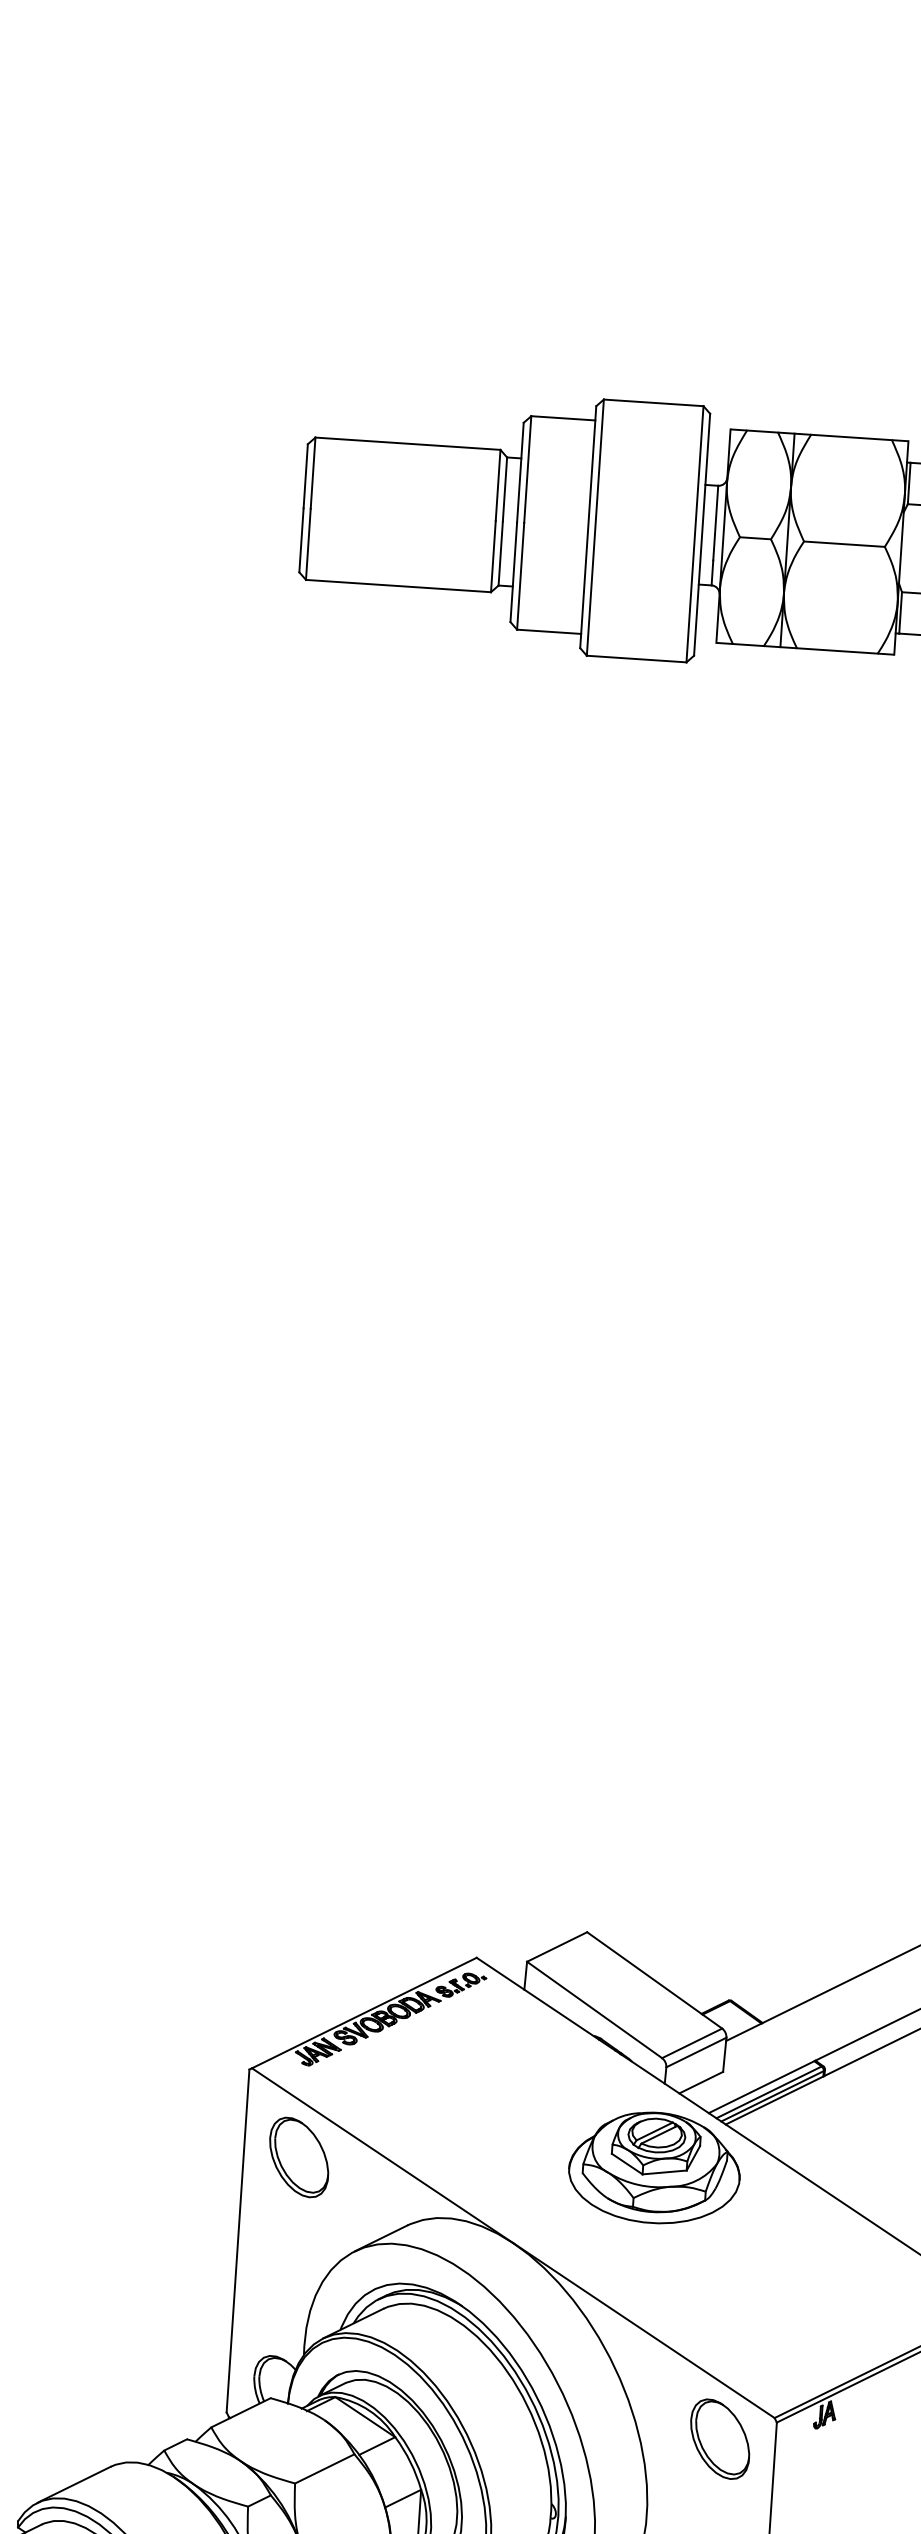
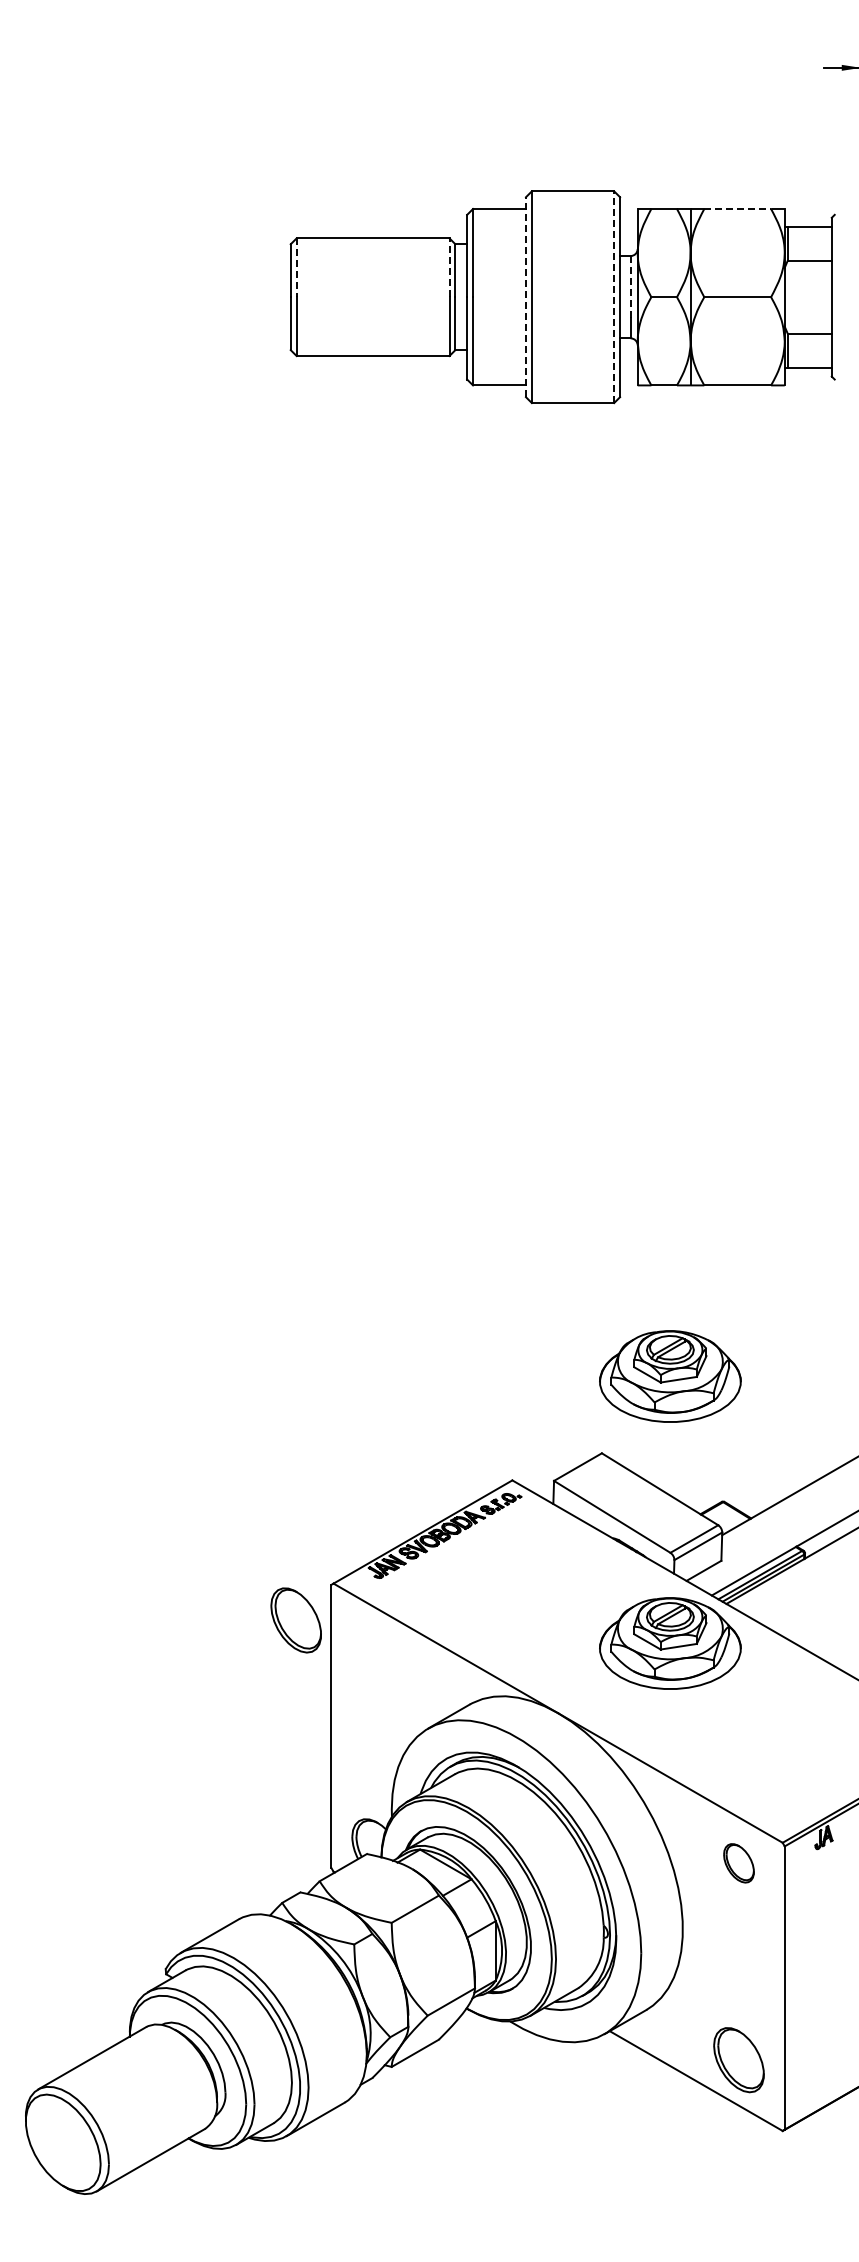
line: (852, 438) -> (738, 209), solid -> dashed
line: (312, 474) -> (296, 268), solid -> dashed
line: (498, 485) -> (449, 267), solid -> dashed
line: (715, 522) -> (630, 286), solid -> dashed
line: (587, 527) -> (525, 297), solid -> dashed
line: (695, 534) -> (614, 297), solid -> dashed
part: (676, 1844) -> (670, 1376), added
part: (298, 2157) -> (295, 1620), moved
part: (719, 2439) -> (738, 1863), size x0.6

